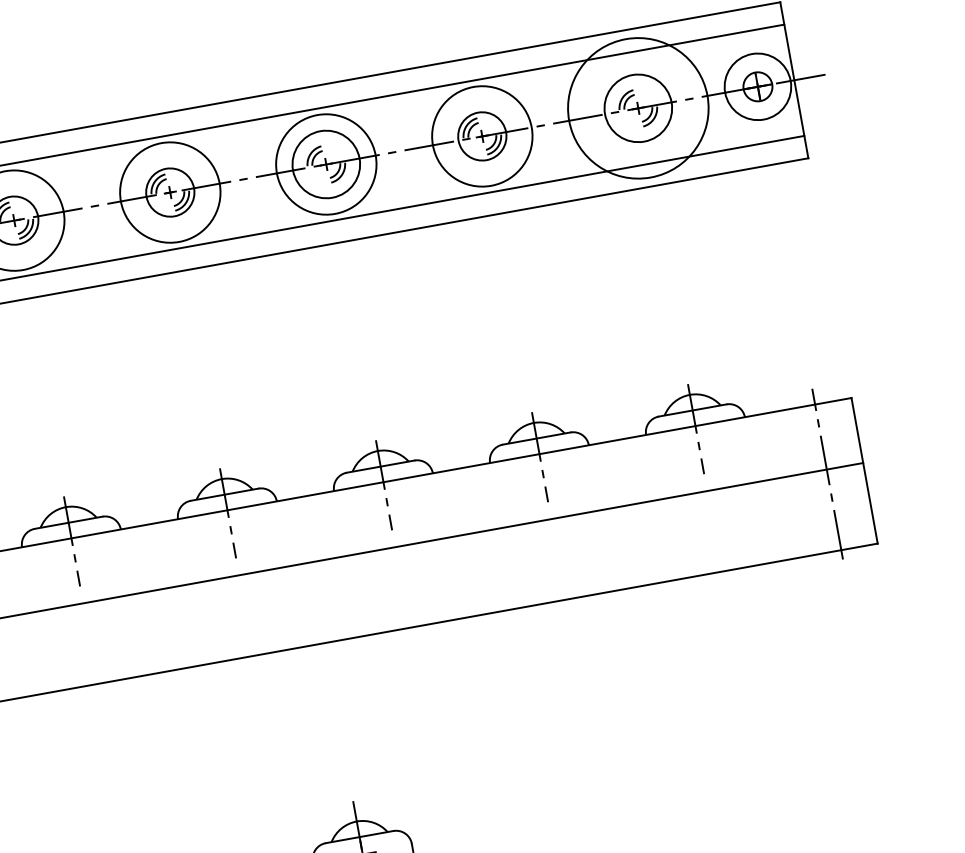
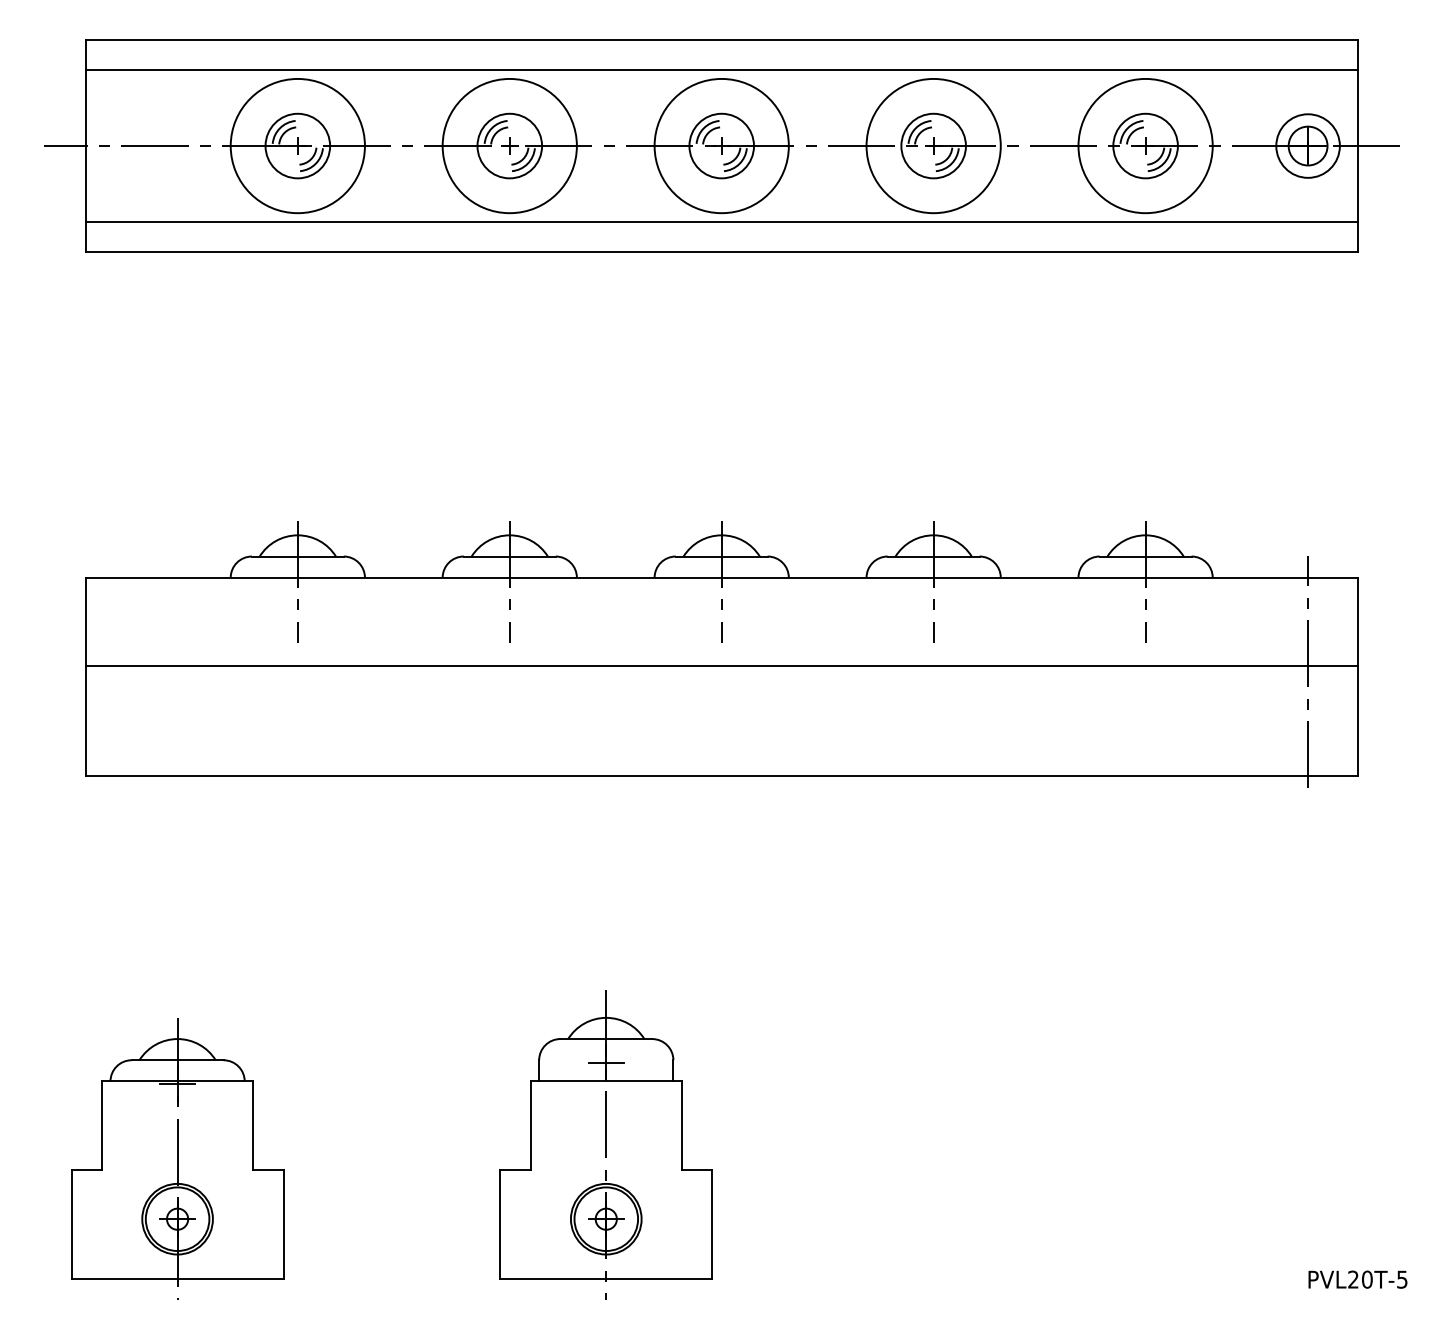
circle: (757, 86) -> (1307, 145), size x0.71
circle: (638, 107) -> (1145, 145), size x0.71
circle: (638, 107) -> (1145, 145), size x0.71
circle: (326, 164) -> (721, 145), size x0.71

